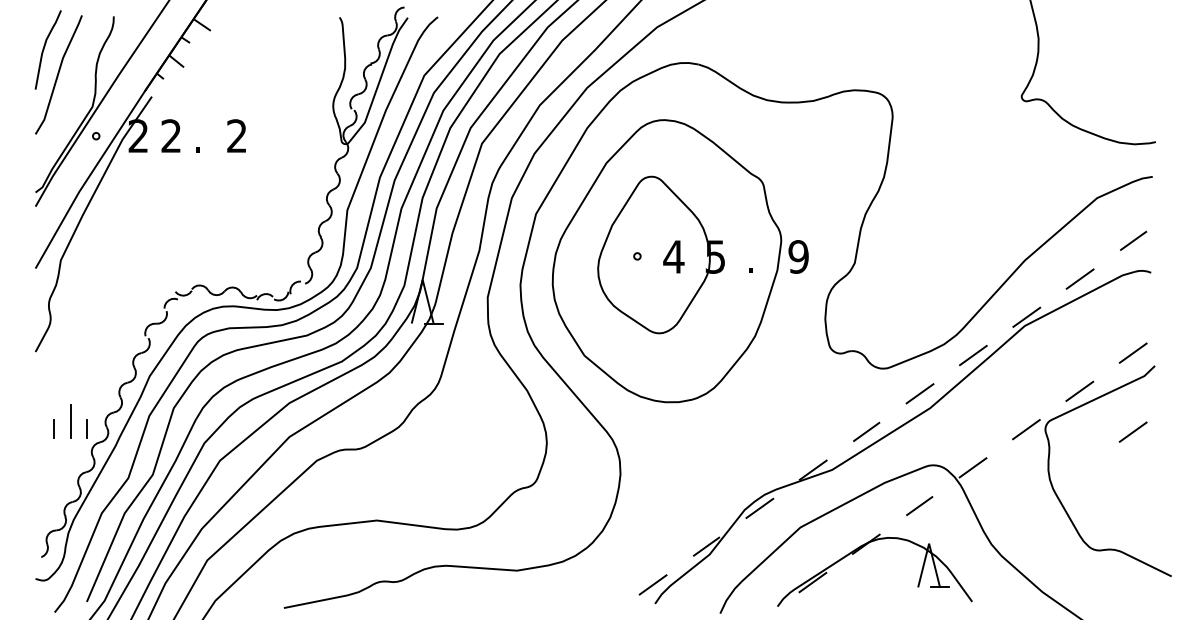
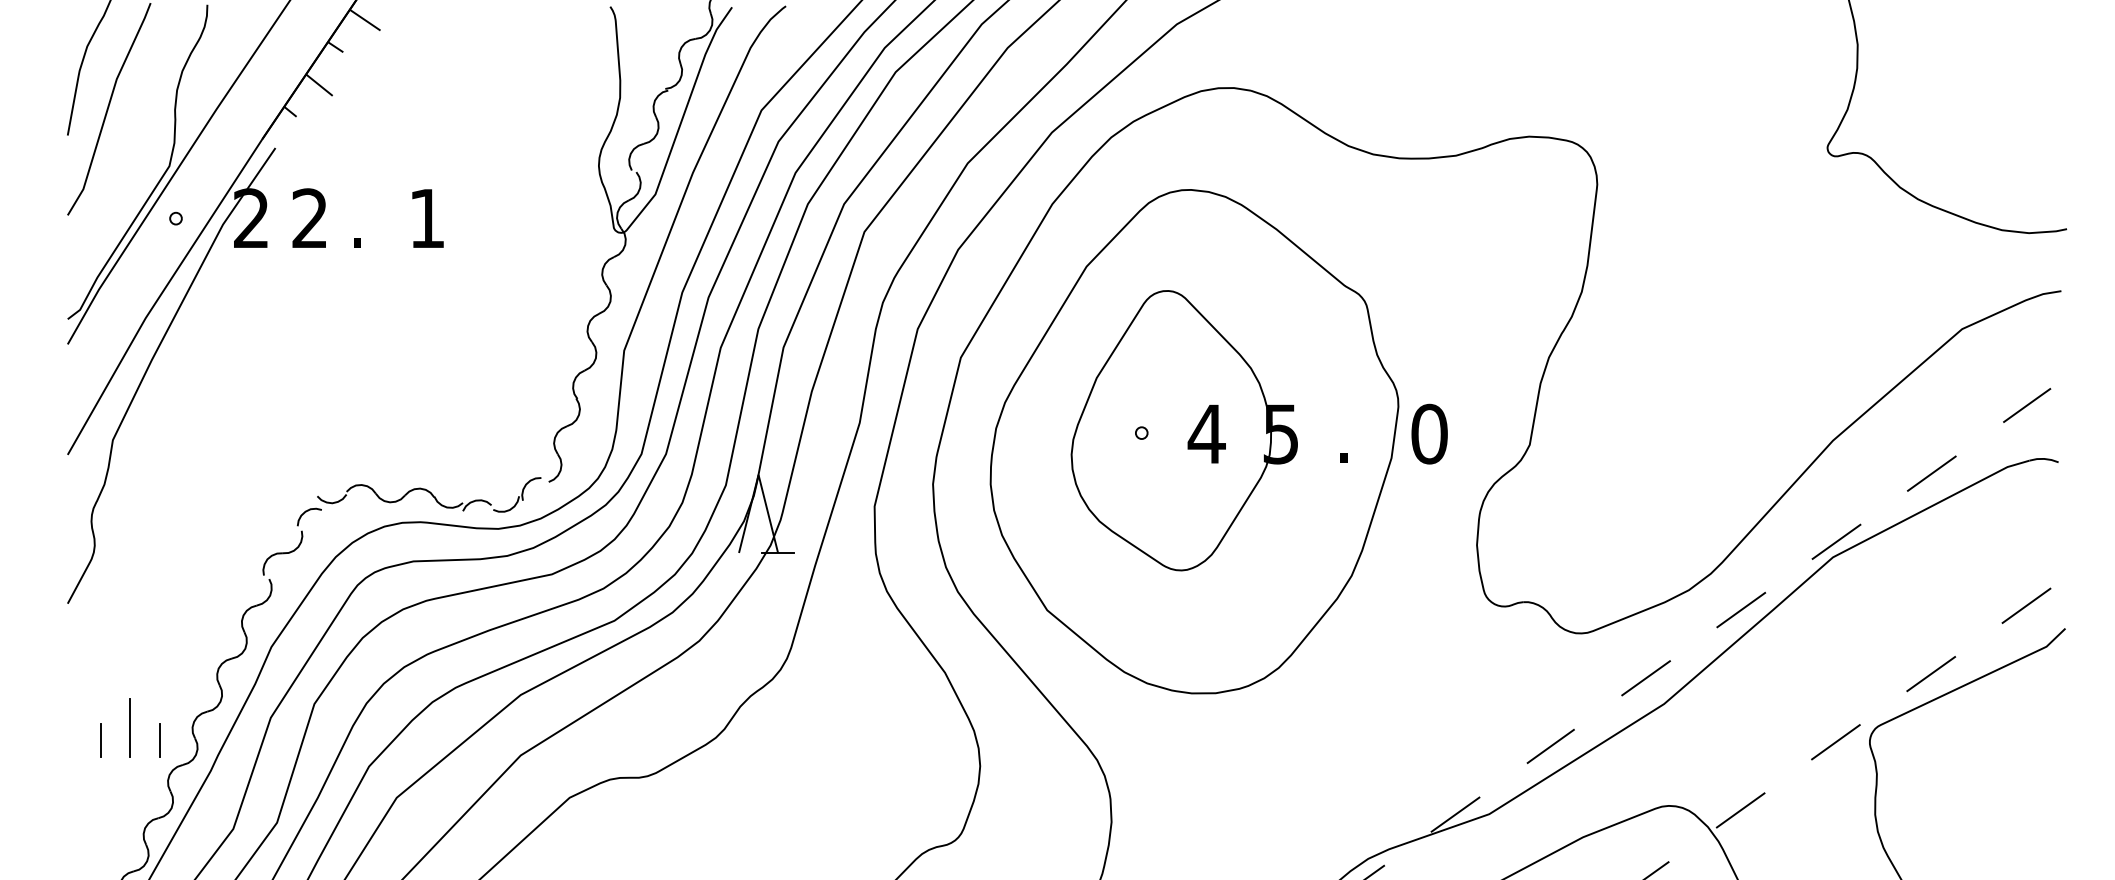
text: (236, 135) -> (426, 217), 2 -> 1
text: (798, 256) -> (1429, 433), 9 -> 0
line: (1132, 431) -> (2025, 745), removed

